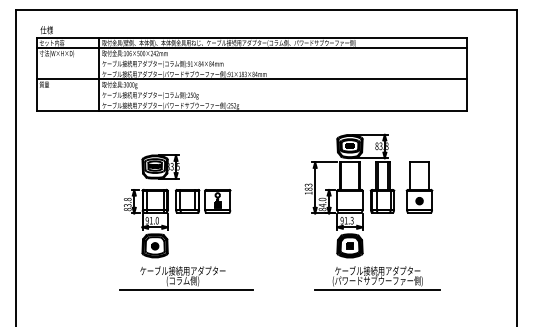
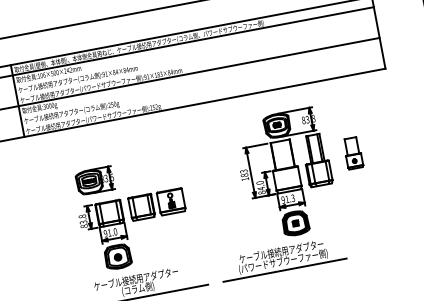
part: (419, 187) -> (353, 153), size x0.6
part: (168, 223) -> (126, 232), moved
part: (377, 278) -> (282, 259), moved

